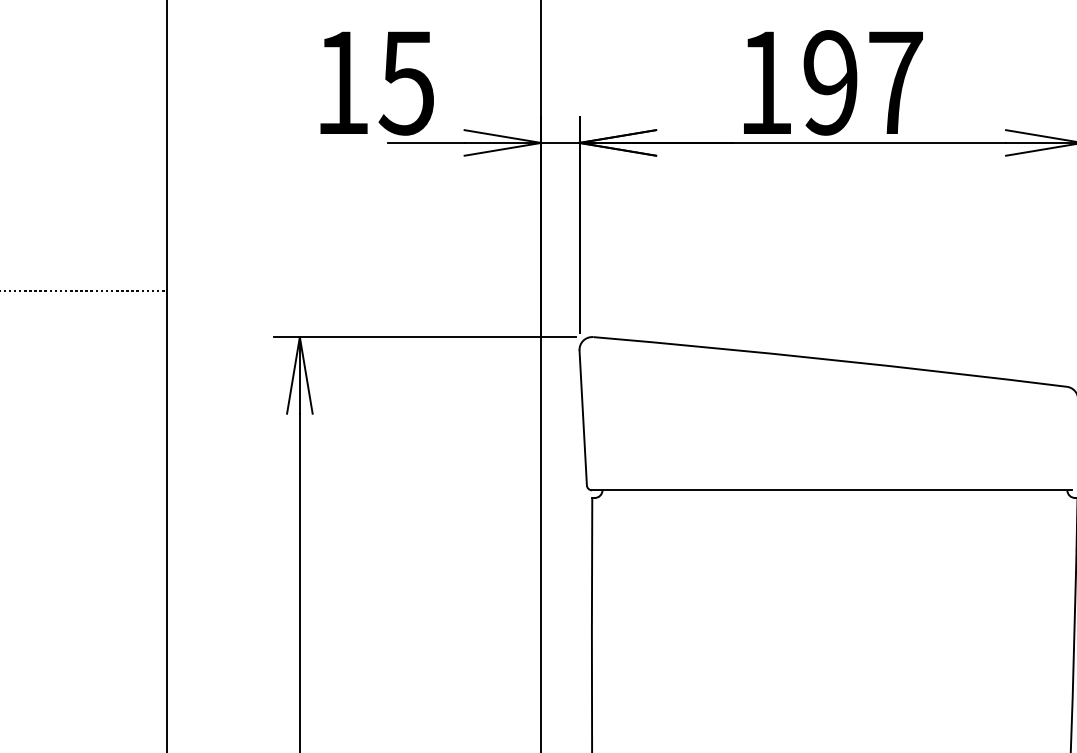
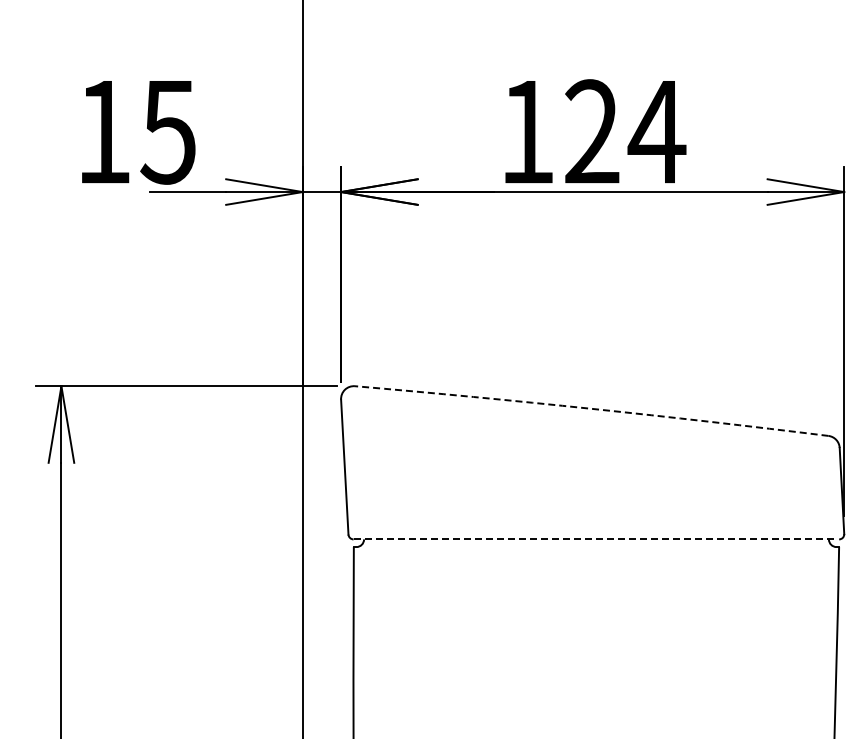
text: (863, 82) -> (625, 131), 197 -> 124
arc: (830, 359) -> (592, 408), solid -> dashed
line: (832, 490) -> (594, 539), solid -> dashed

